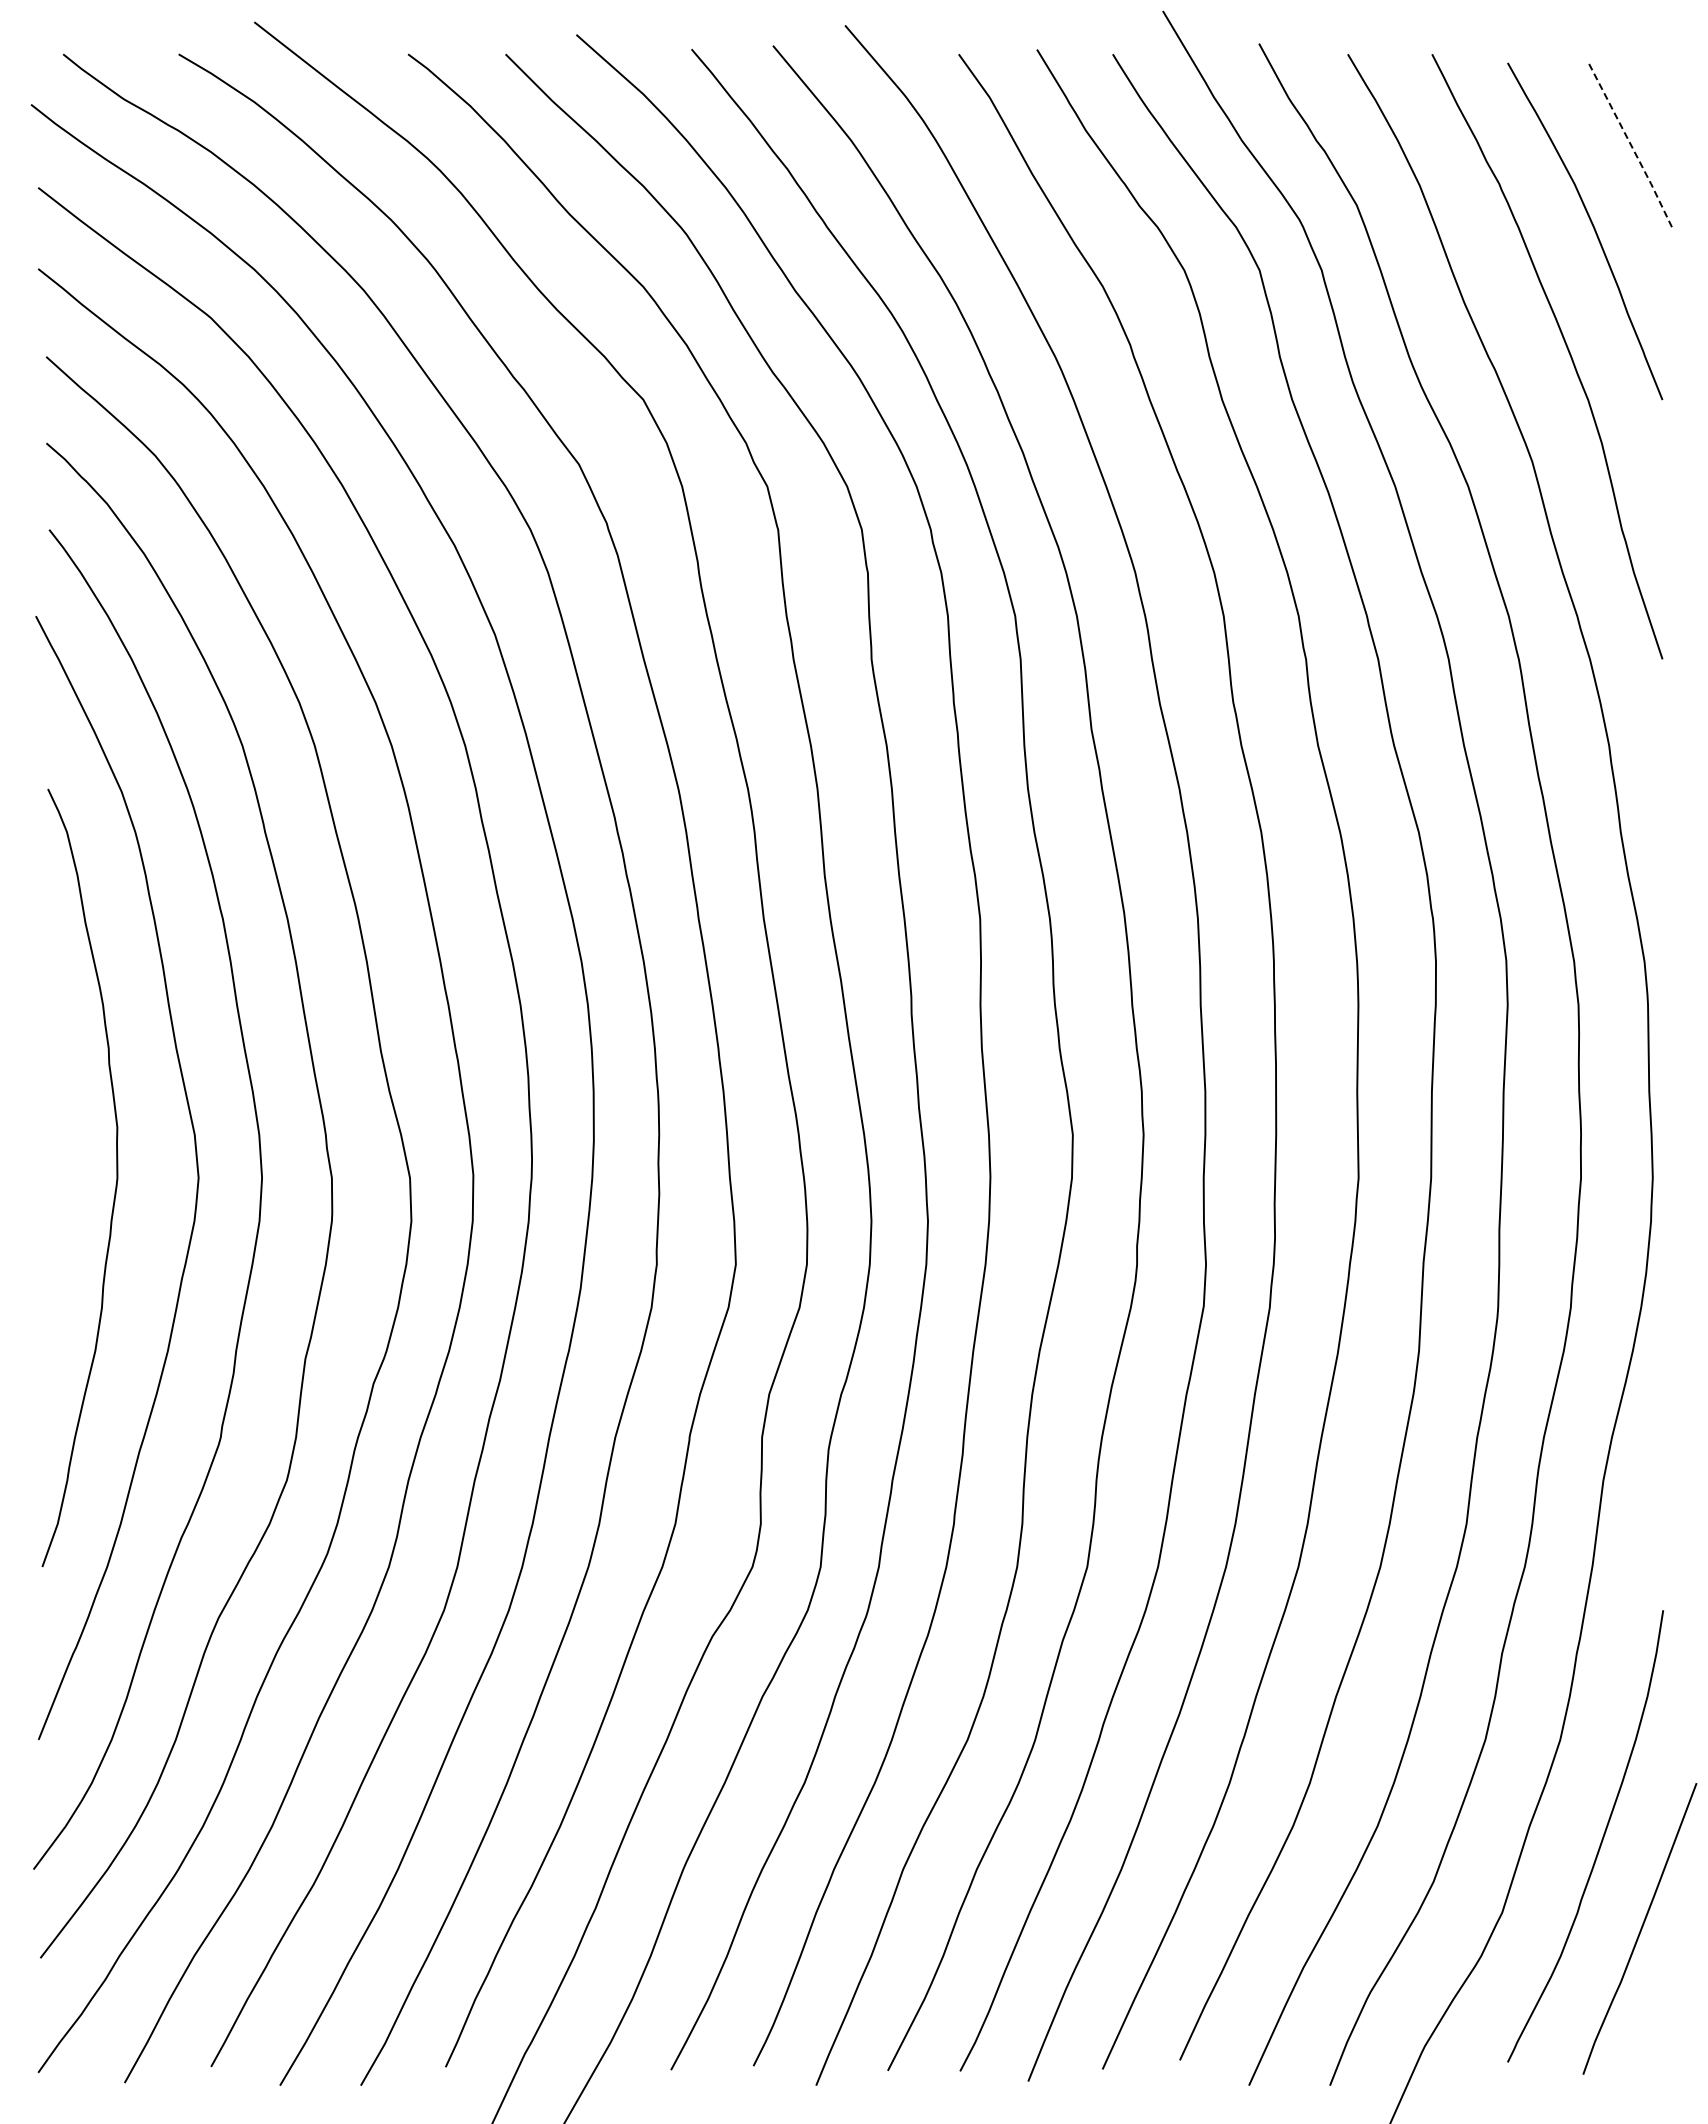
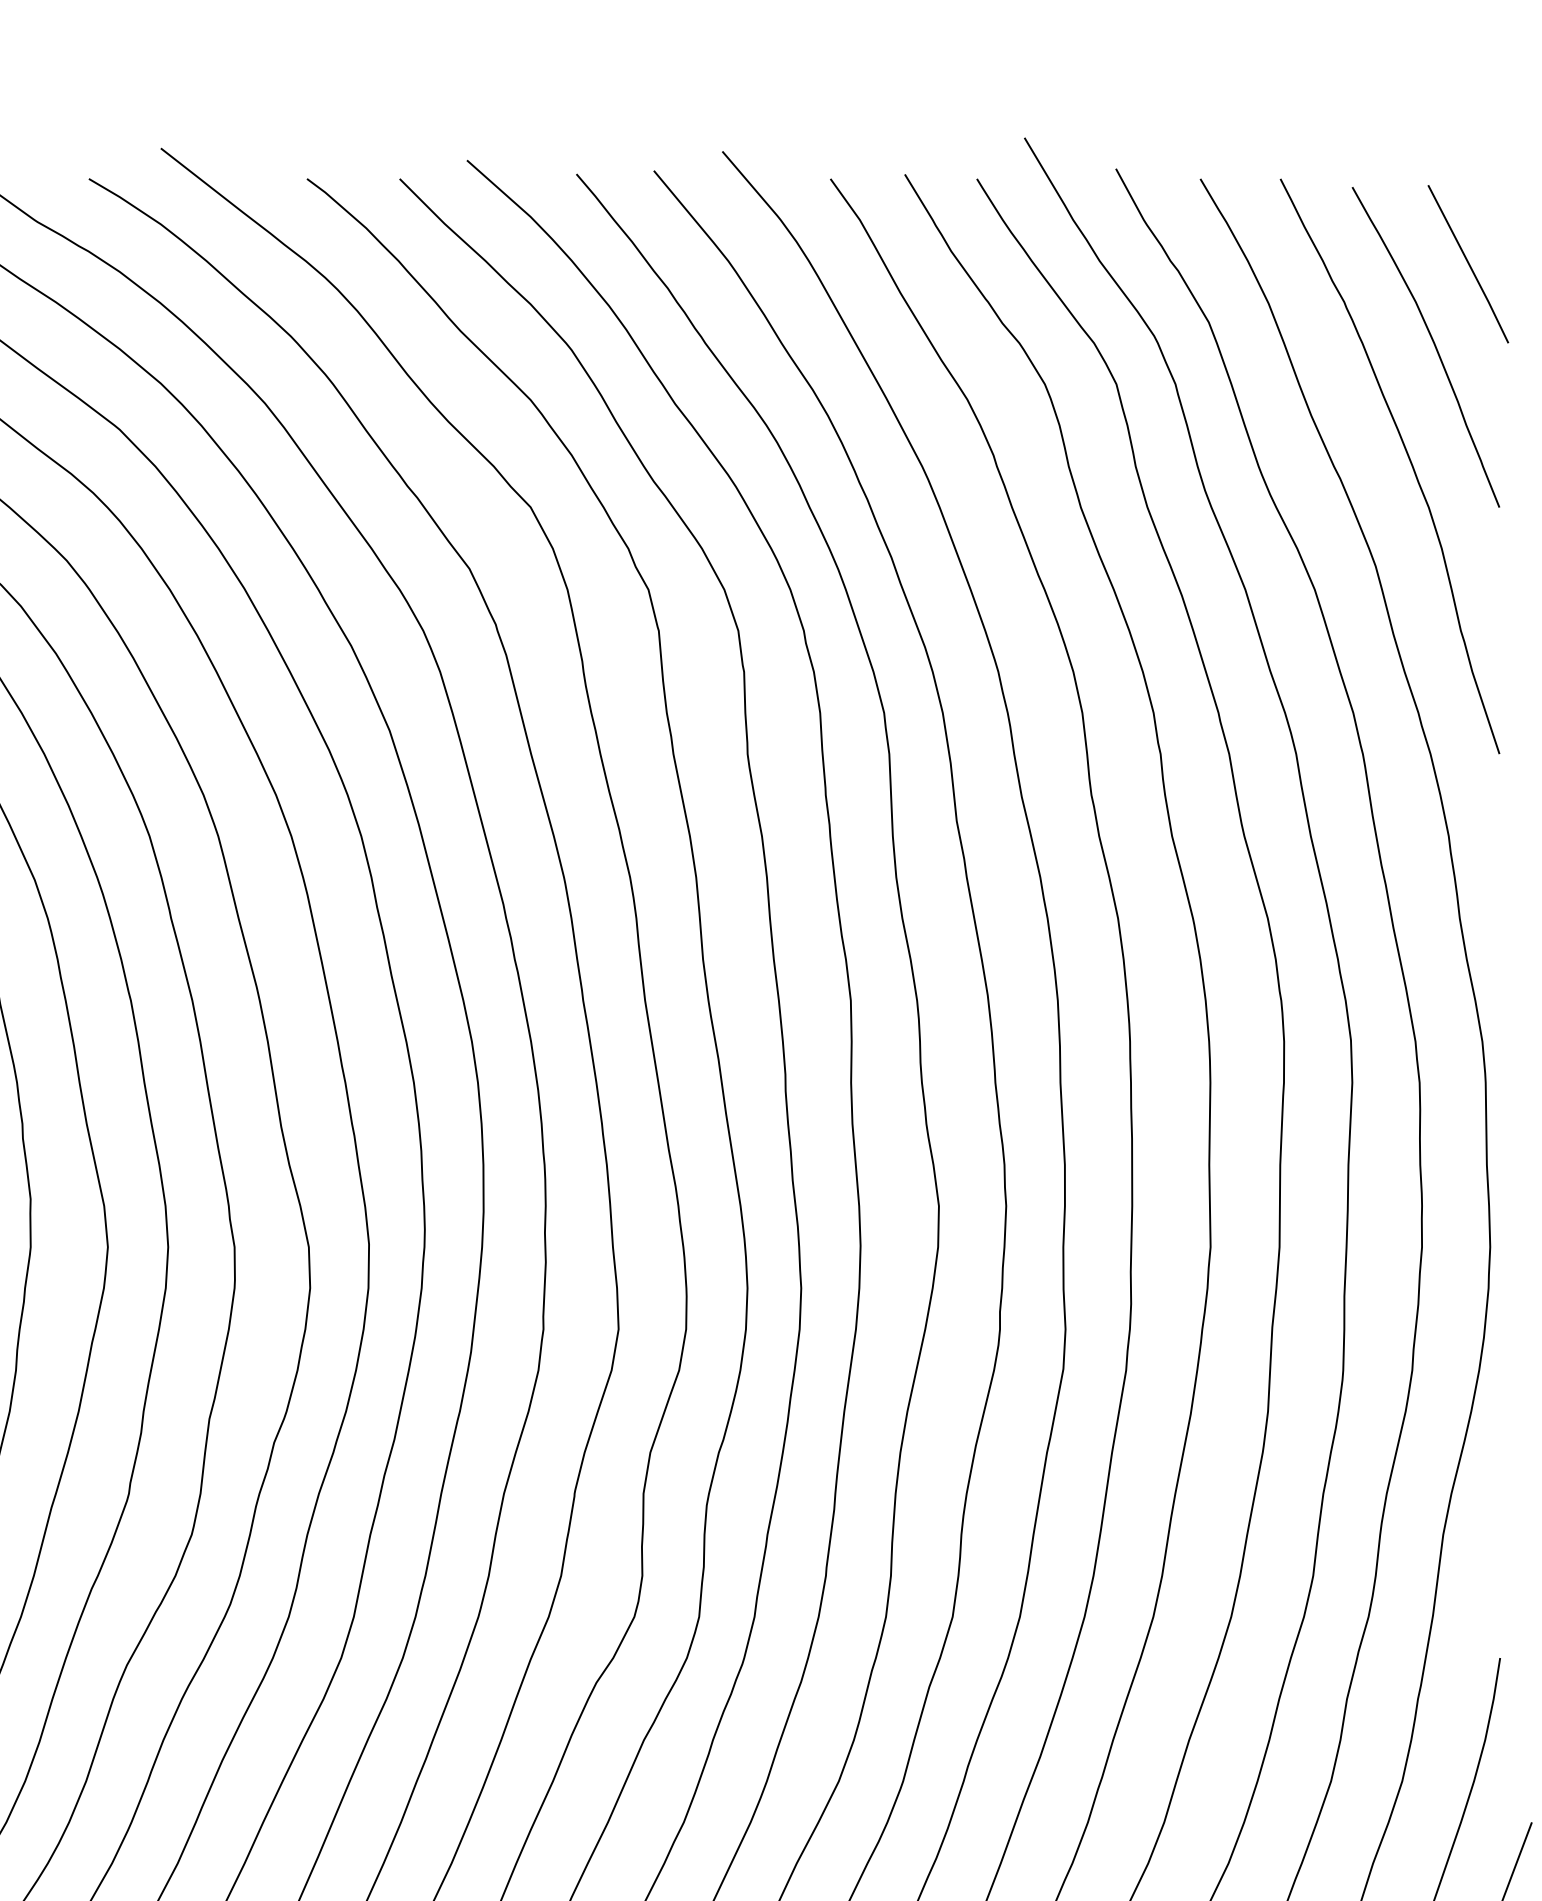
line: (1630, 144) -> (1469, 264), dashed -> solid

